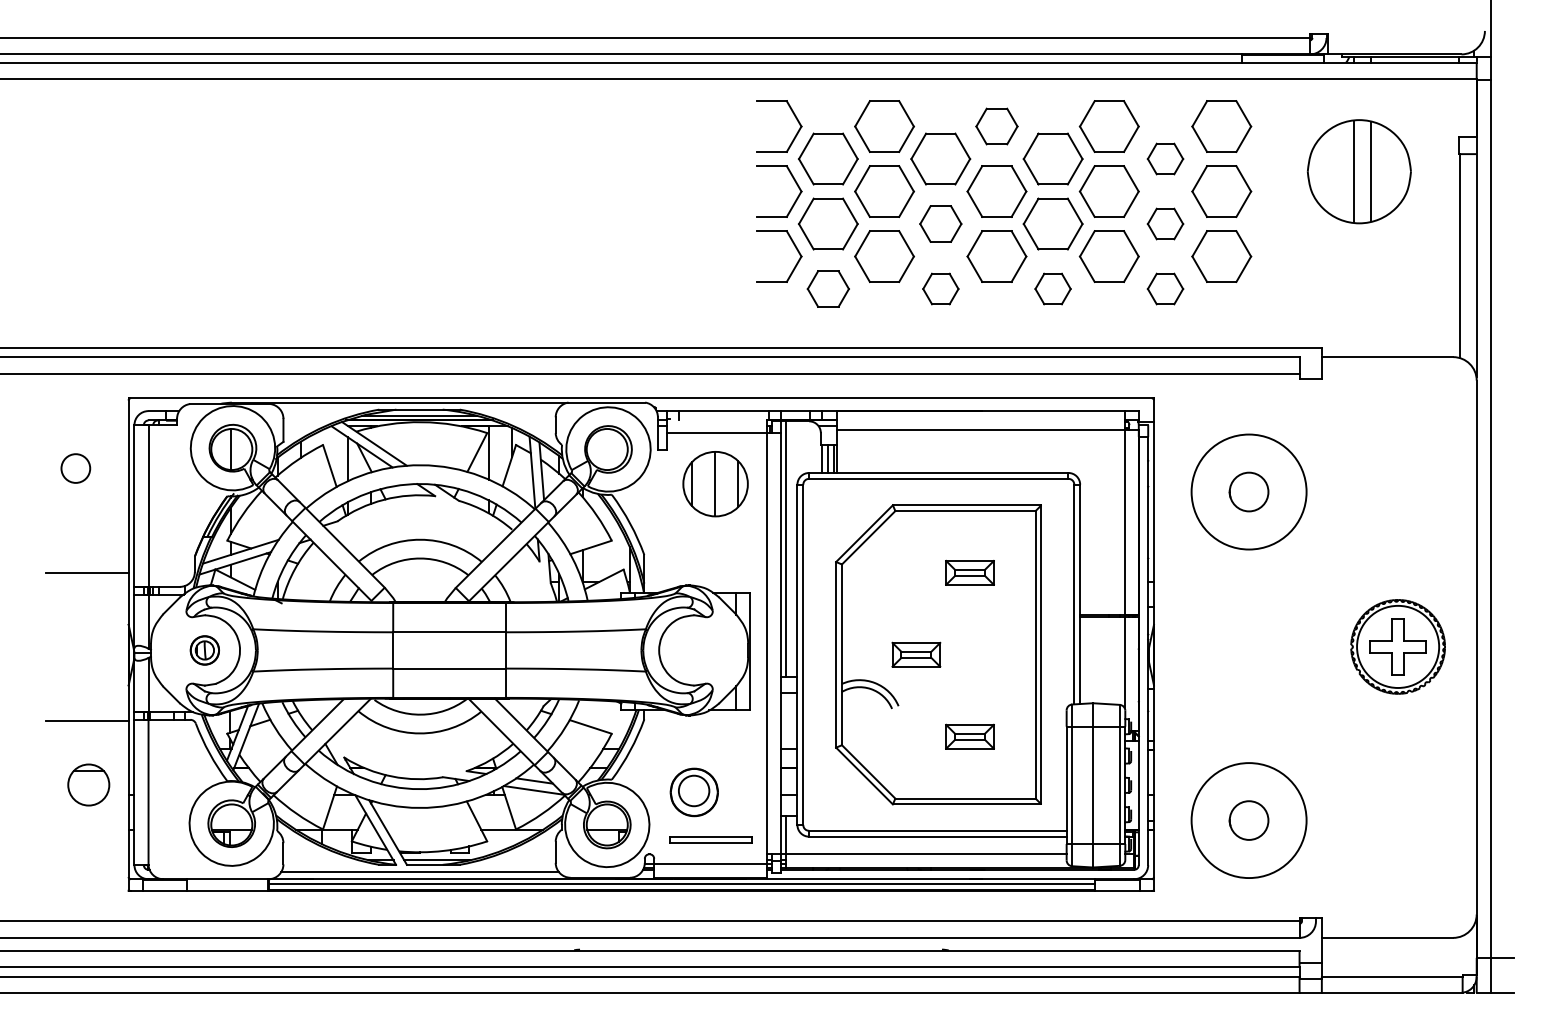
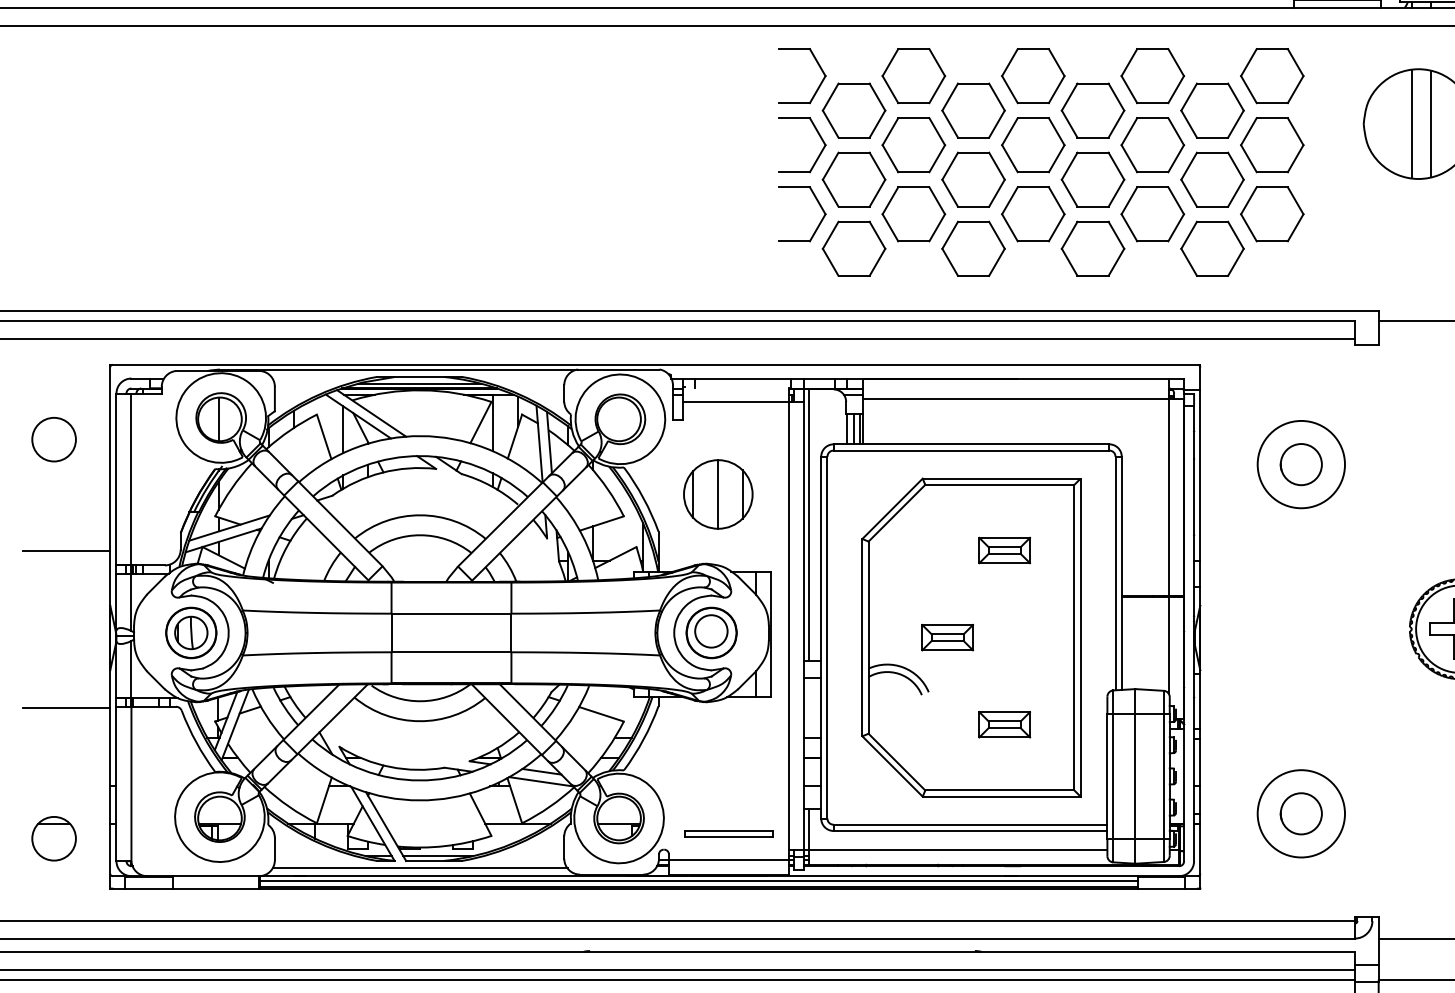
part: (996, 126) -> (1032, 76), size x1.43
part: (1165, 158) -> (1212, 110), size x1.67
part: (940, 223) -> (973, 179), size x1.43
part: (1165, 223) -> (1212, 179), size x1.67
part: (828, 288) -> (854, 248), size x1.43
part: (940, 288) -> (973, 248), size x1.67
part: (1052, 288) -> (1092, 248), size x1.67
part: (1165, 288) -> (1212, 248), size x1.67
circle: (75, 468) -> (53, 439), size x1.43
part: (715, 484) -> (718, 494), moved
circle: (1249, 491) -> (1301, 464), size x0.71
part: (204, 650) -> (190, 633), size x1.67
part: (88, 784) -> (53, 838), moved
part: (693, 792) -> (710, 633), moved
circle: (1249, 820) -> (1301, 813), size x0.71

